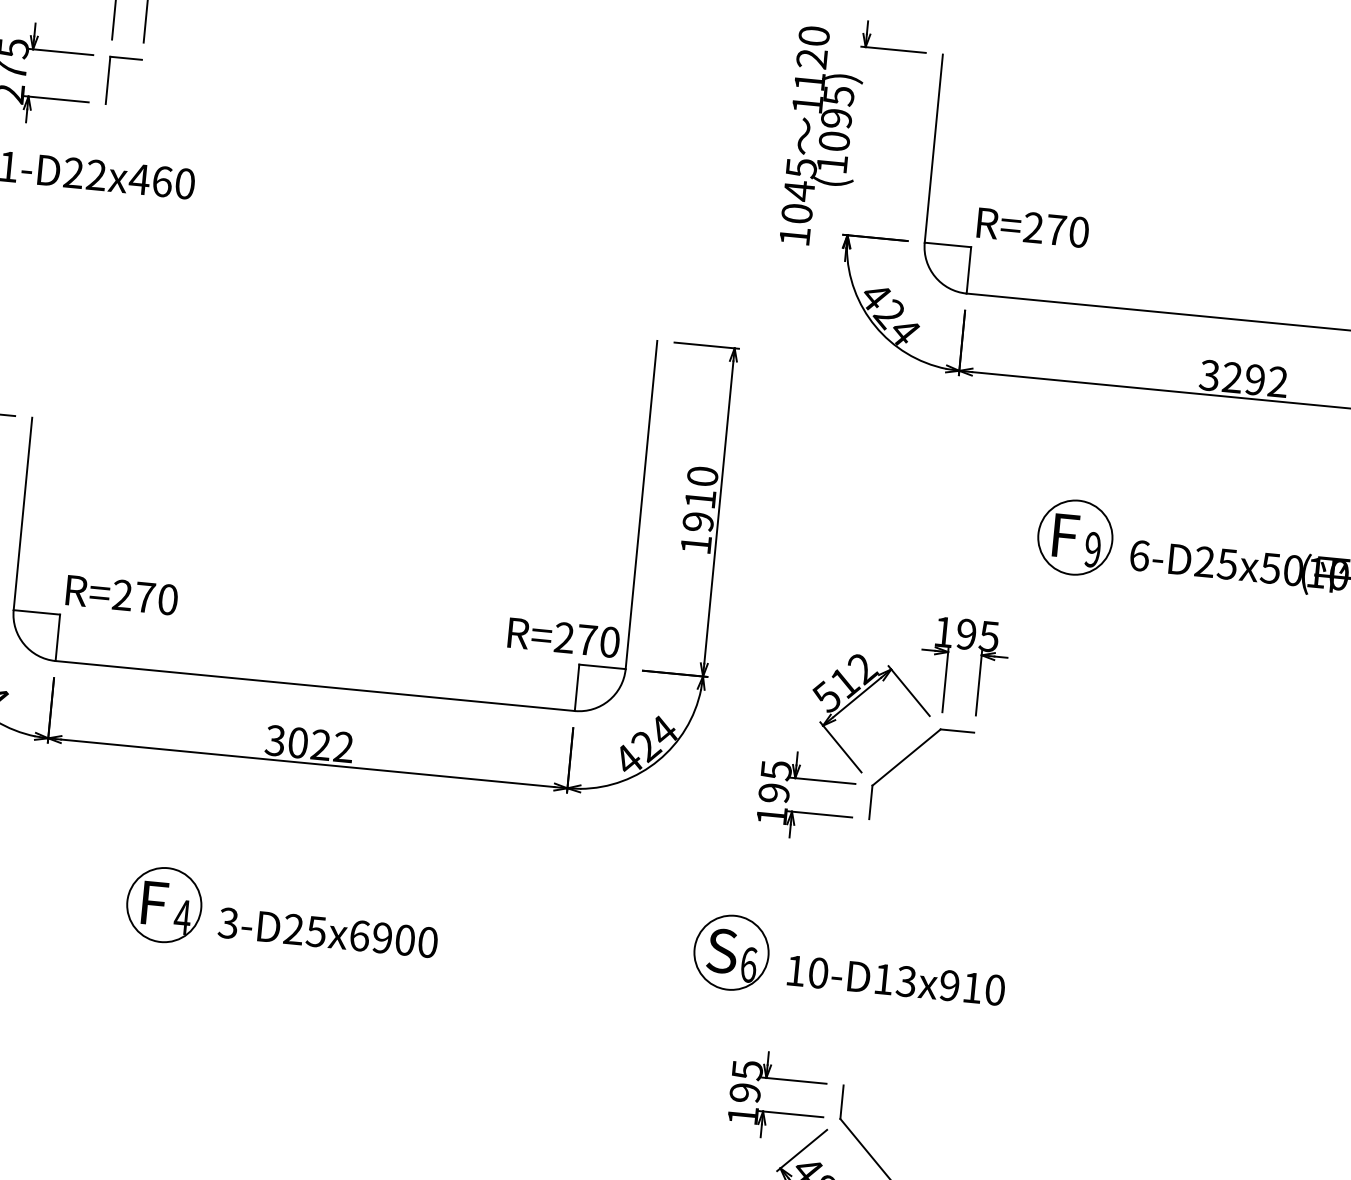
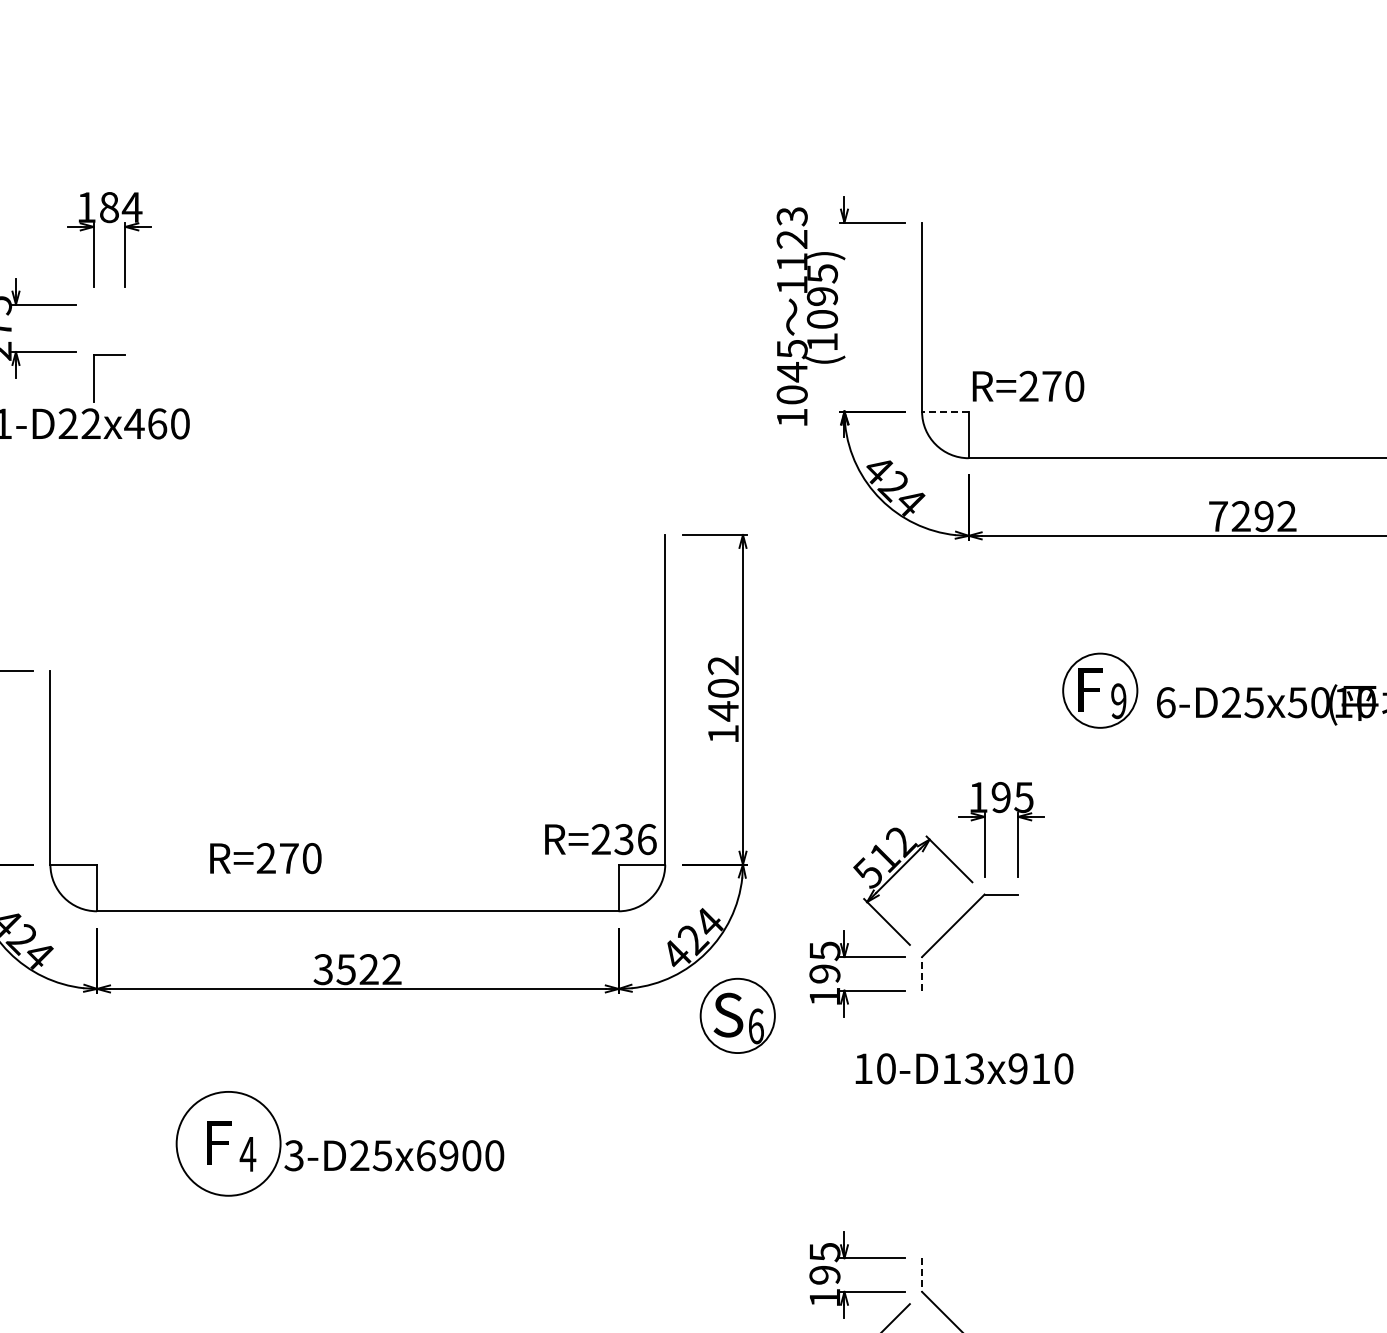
text: (813, 35) -> (791, 216), 1120 -> 1123
part: (108, 80) -> (94, 378), moved
line: (947, 244) -> (944, 411), solid -> dashed
text: (1208, 375) -> (1217, 516), 3292 -> 7292
text: (700, 499) -> (723, 688), 1910 -> 1402
text: (121, 595) -> (265, 858), moved
text: (598, 641) -> (635, 839), R=270 -> R=236
text: (297, 742) -> (345, 969), 3022 -> 3522
line: (871, 802) -> (922, 973), solid -> dashed
circle: (164, 904) -> (228, 1143), size x1.4
part: (731, 952) -> (737, 1015), moved
text: (896, 980) -> (964, 1068), moved
line: (842, 1102) -> (922, 1275), solid -> dashed

